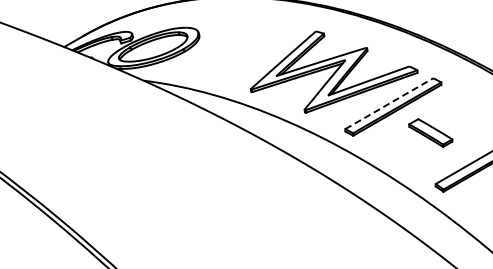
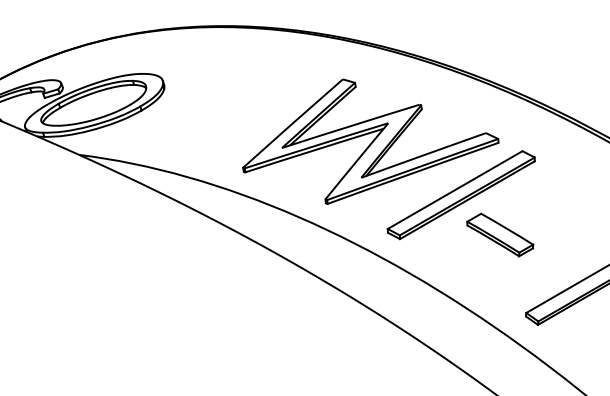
line: (389, 103) -> (455, 189), dashed -> solid
part: (430, 132) -> (499, 234), moved

